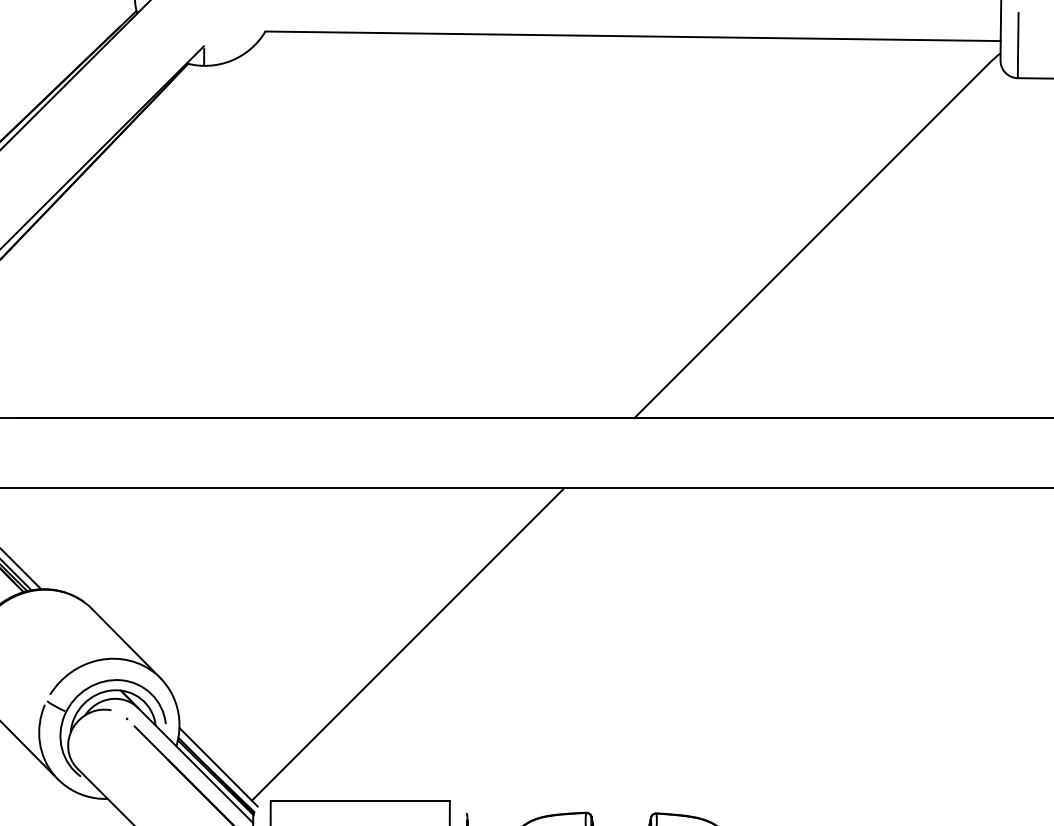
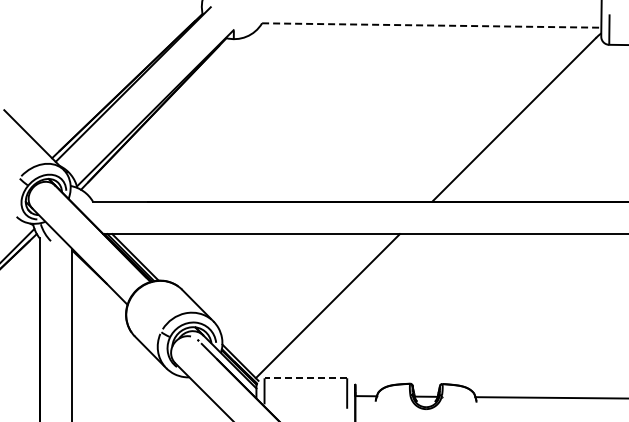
line: (632, 36) -> (431, 25), solid -> dashed
line: (359, 801) -> (305, 378), solid -> dashed

